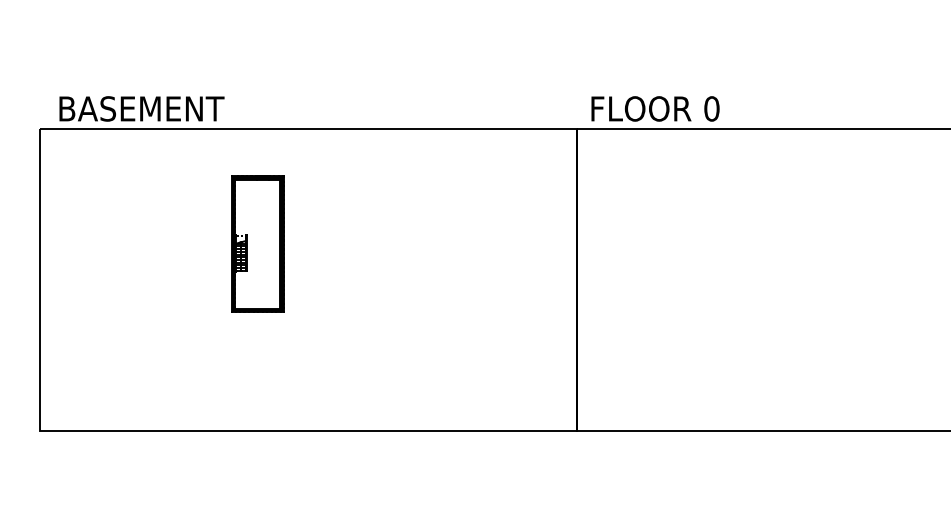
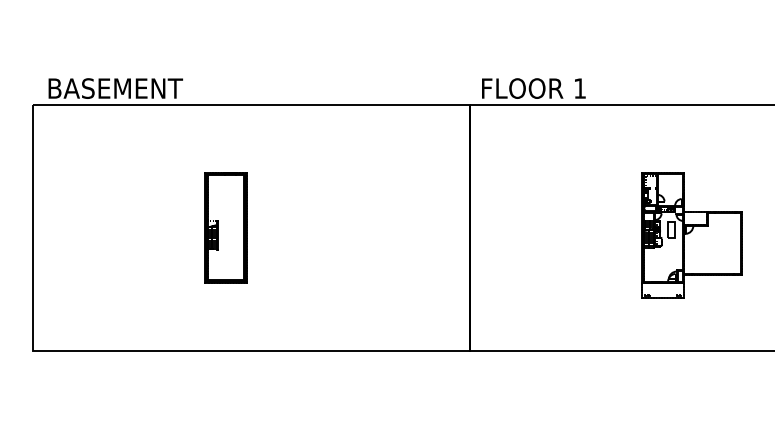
text: (711, 108) -> (579, 88), 0 -> 1
part: (256, 243) -> (225, 227), moved
part: (848, 289) -> (691, 235), added

